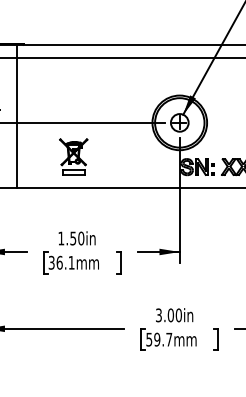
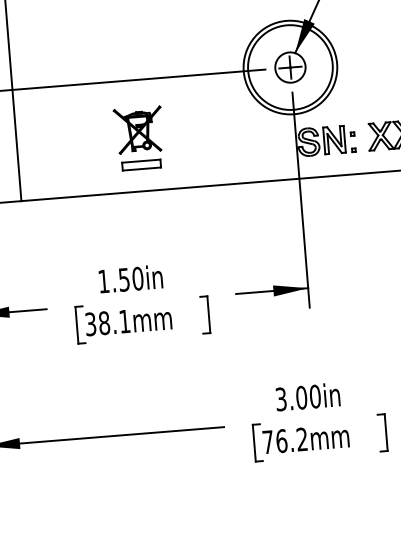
part: (73, 156) -> (139, 137), moved
text: (59, 262) -> (104, 322), 36.1mm -> 38.1mm
text: (159, 339) -> (285, 440), 59.7mm -> 76.2mm

